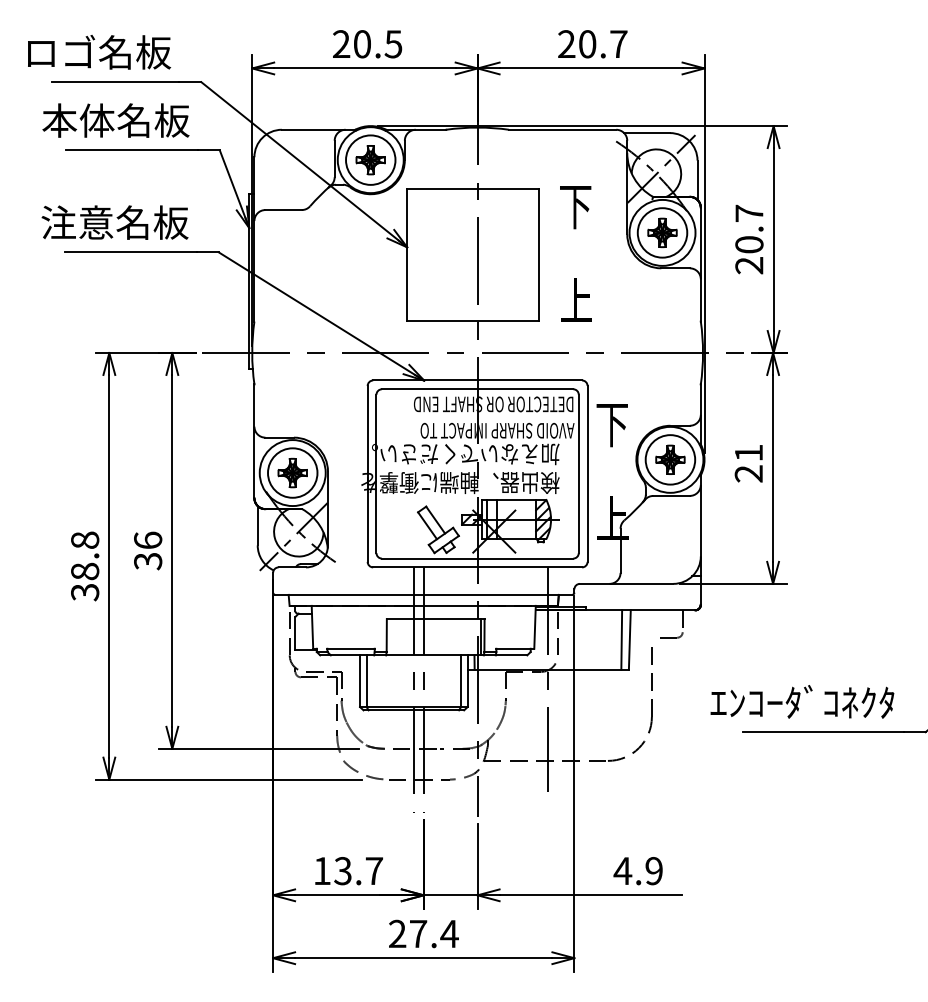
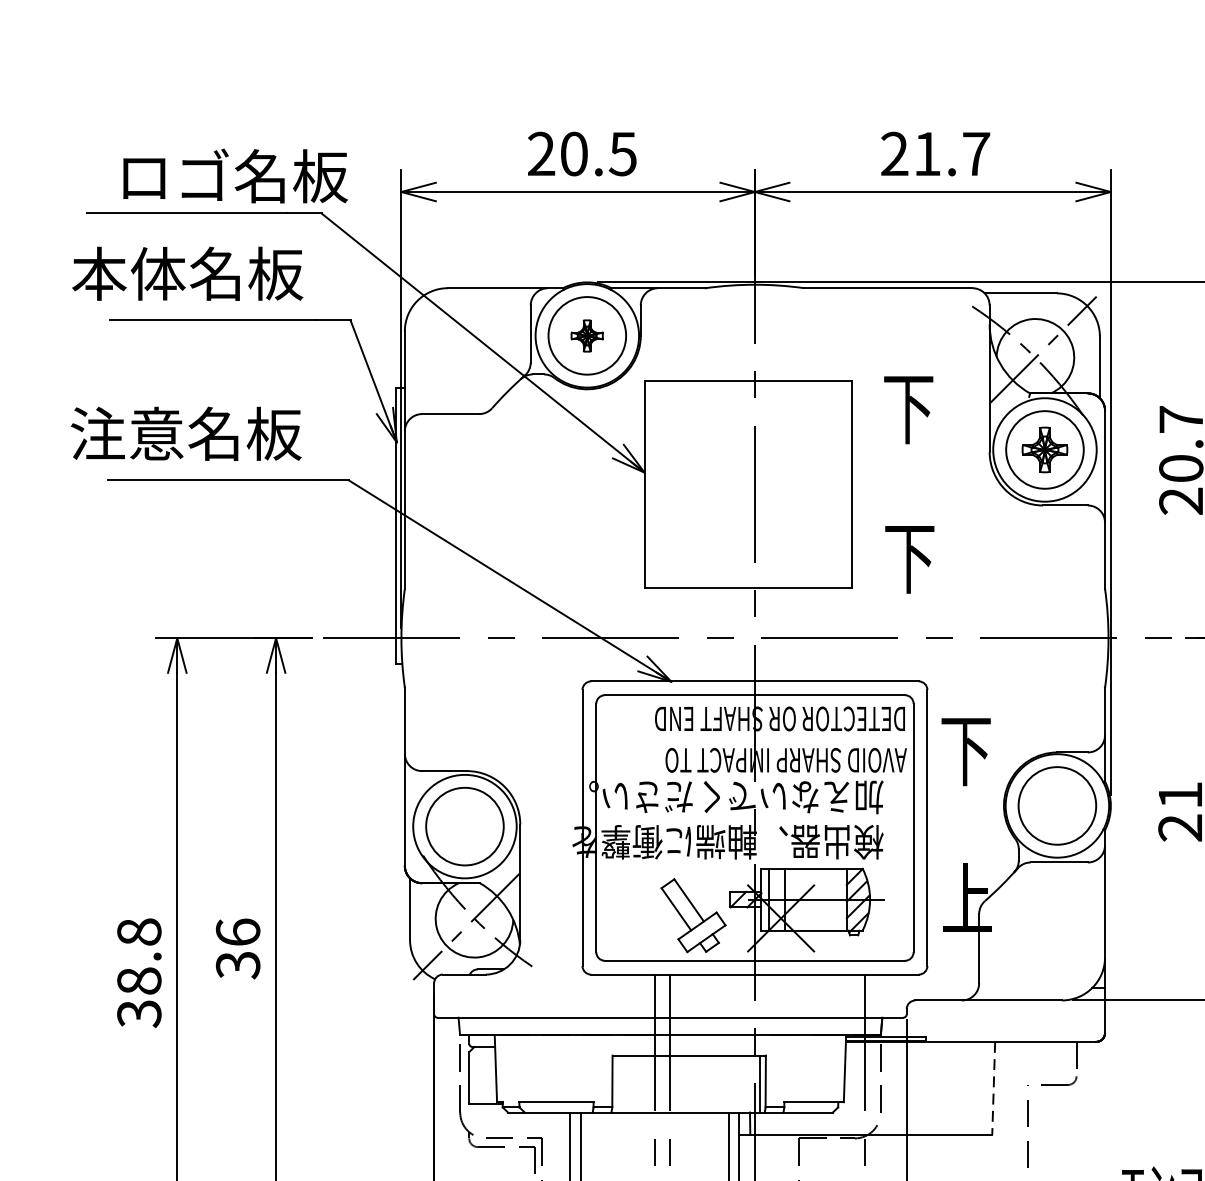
text: (587, 44) -> (927, 154), 20.7 -> 21.7
text: (99, 52) -> (235, 176), moved
part: (370, 160) -> (586, 336), size x0.7
text: (575, 301) -> (908, 557), 上 -> 下
part: (670, 459) -> (1057, 805), removed
part: (292, 472) -> (464, 825), removed
line: (621, 639) -> (980, 1087), removed
line: (629, 639) -> (993, 1087), solid -> dashed

